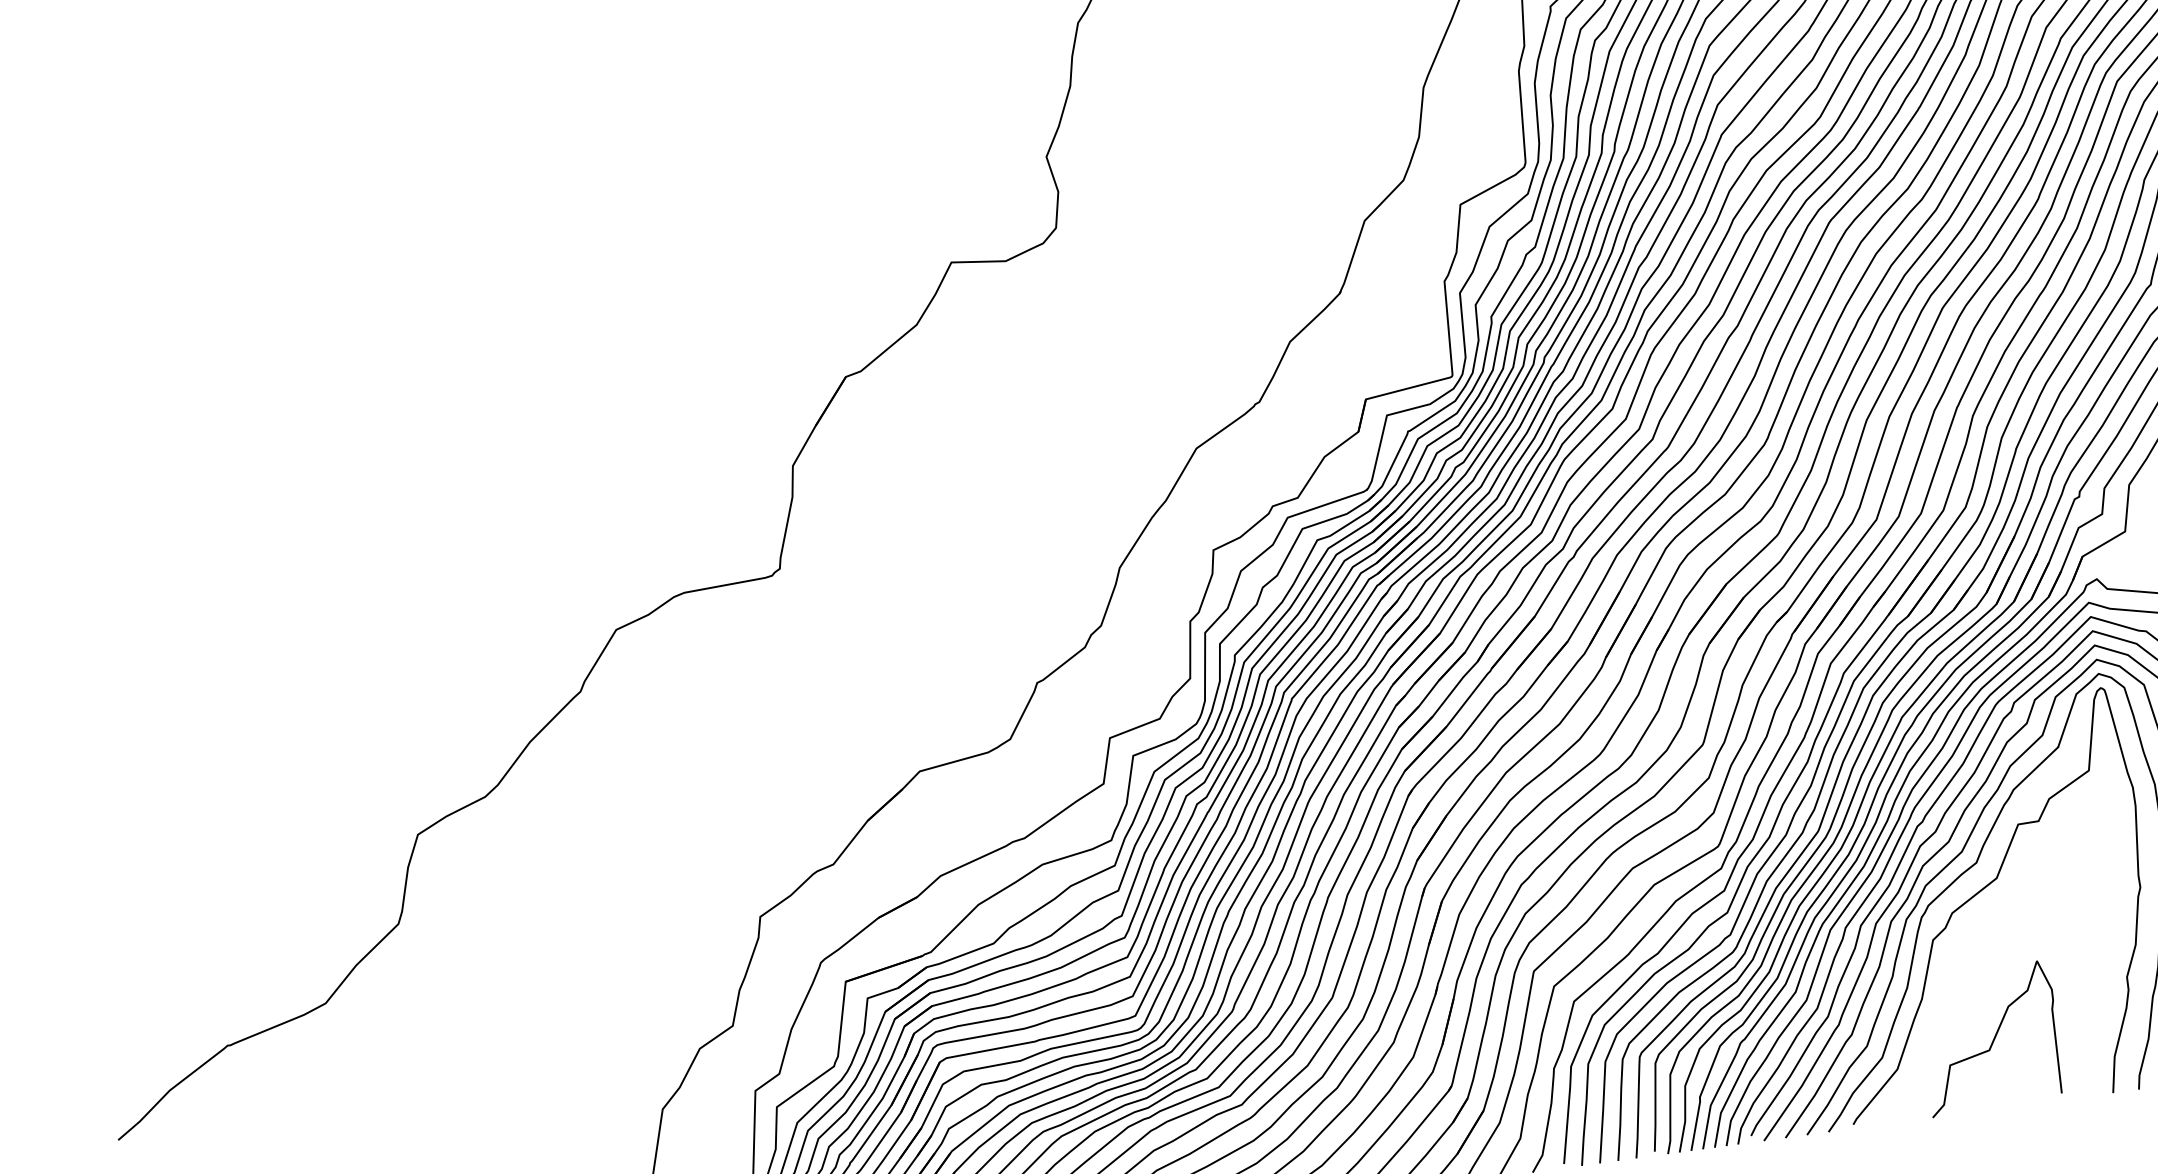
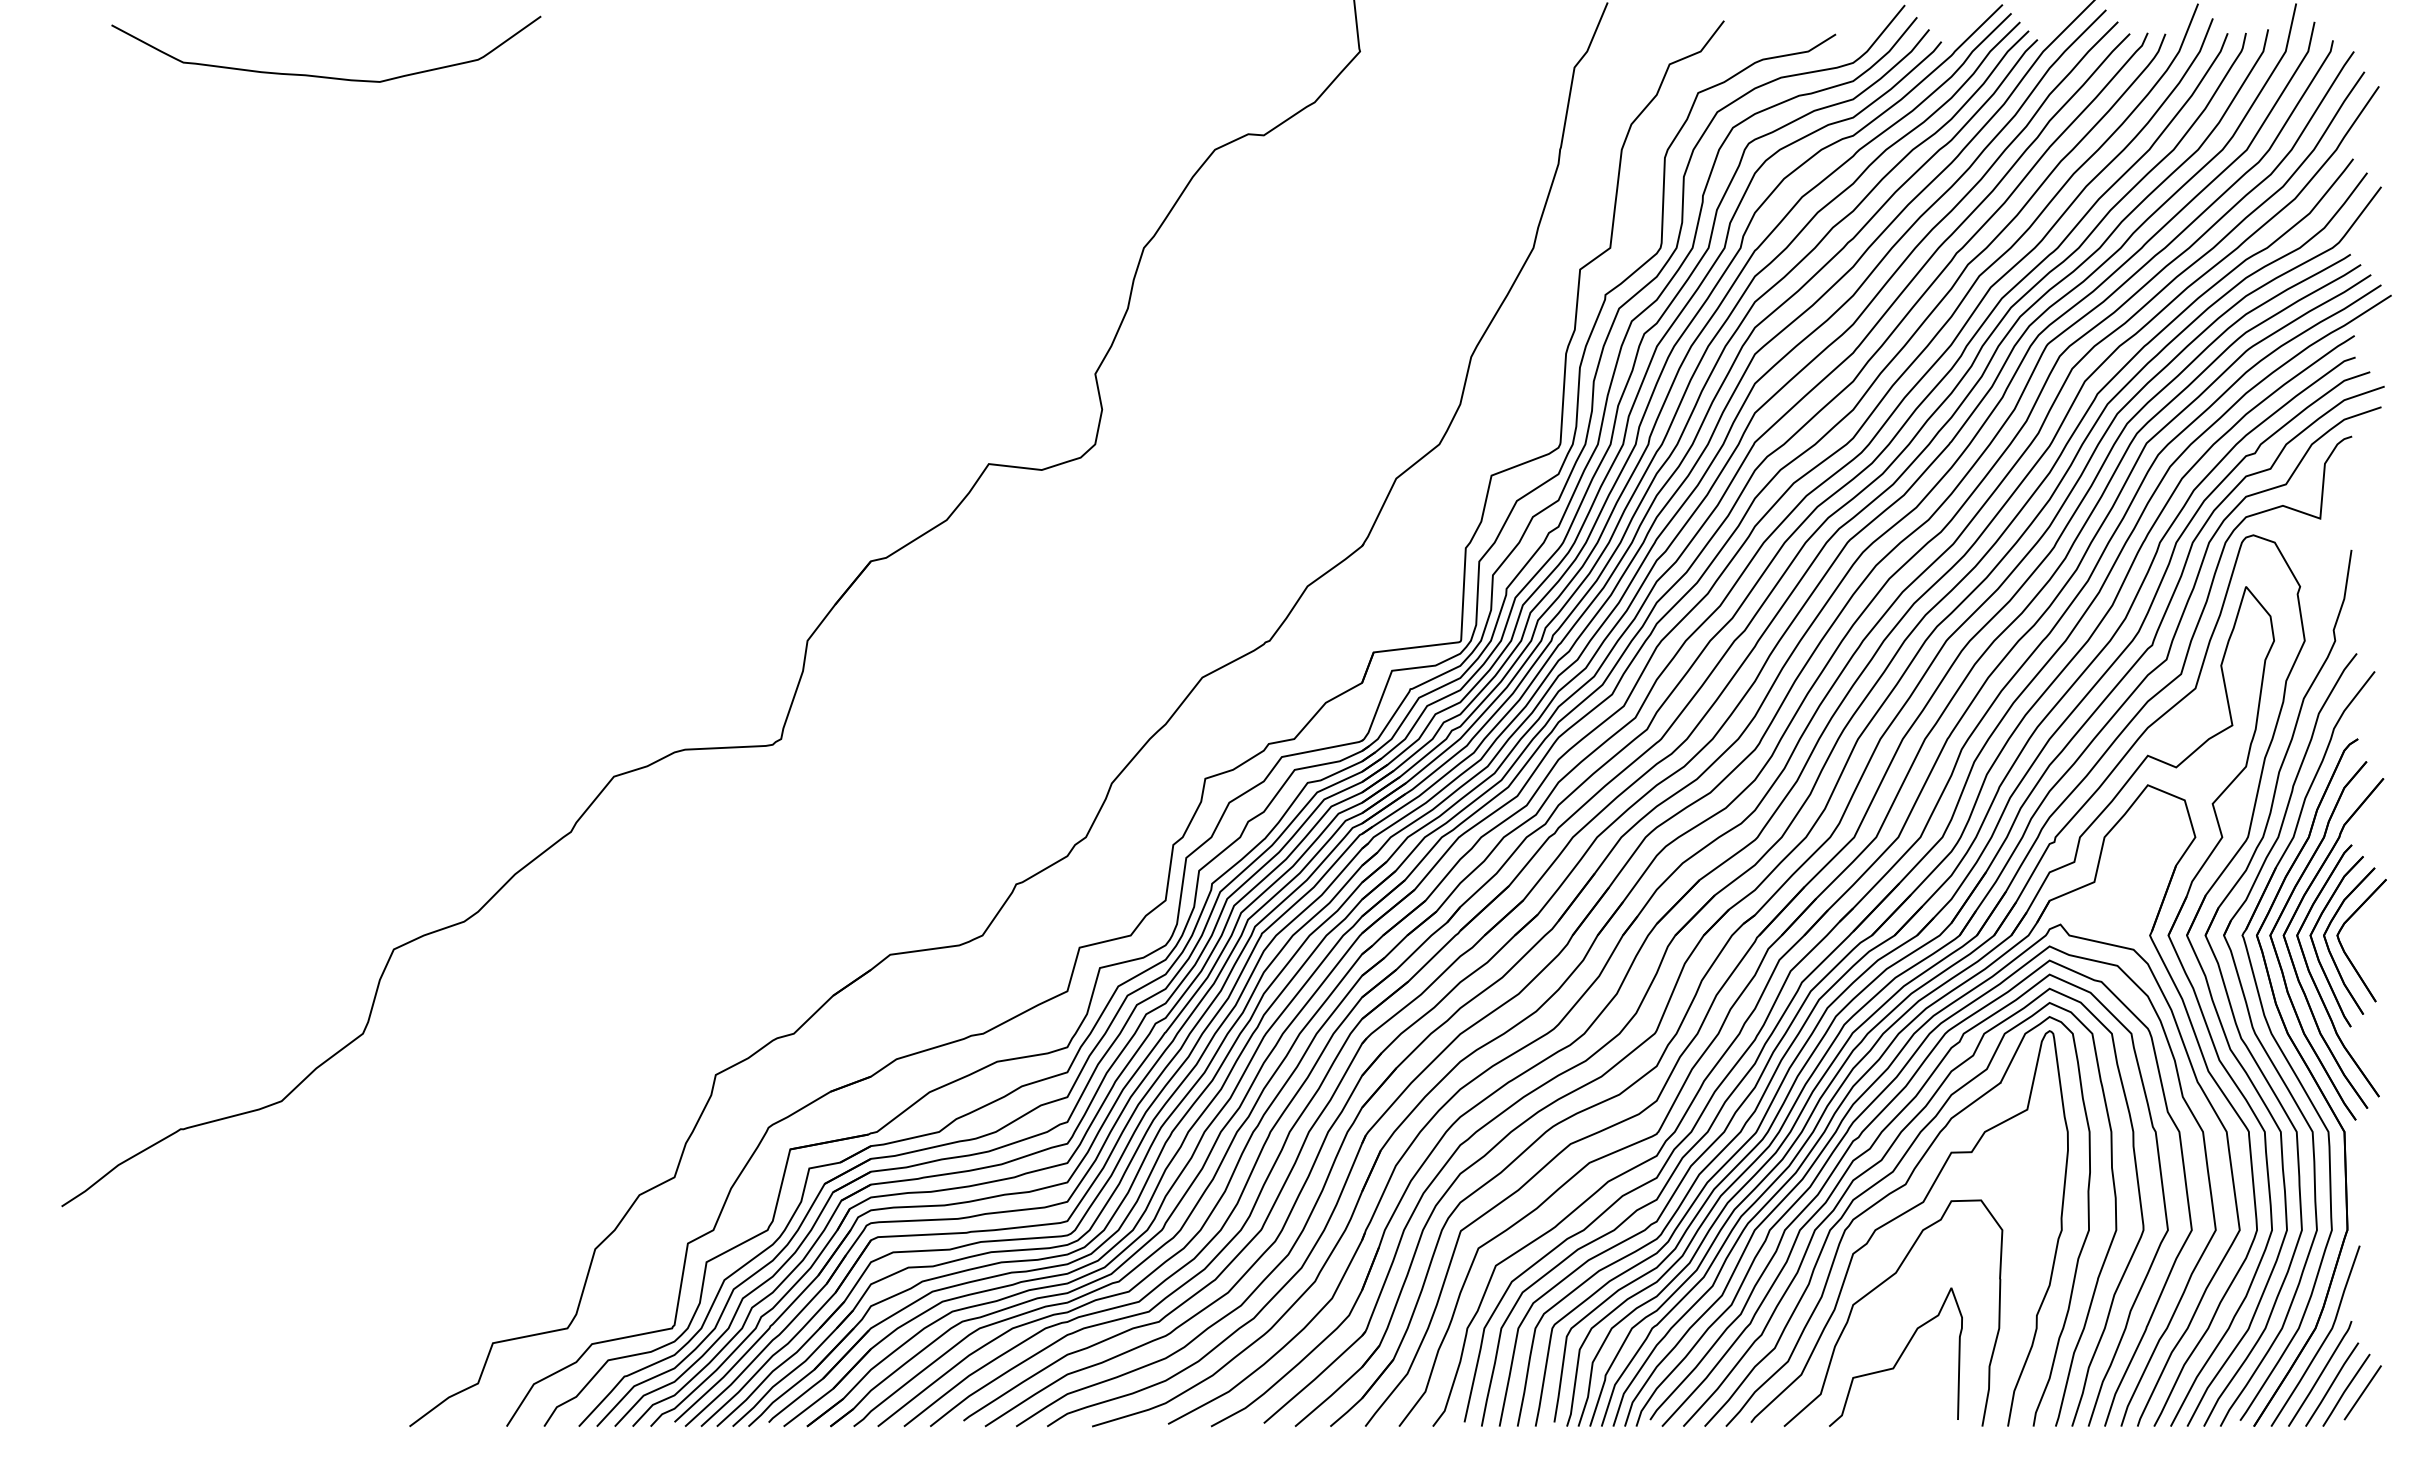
curve: (1959, 974) -> (1874, 1290), added

